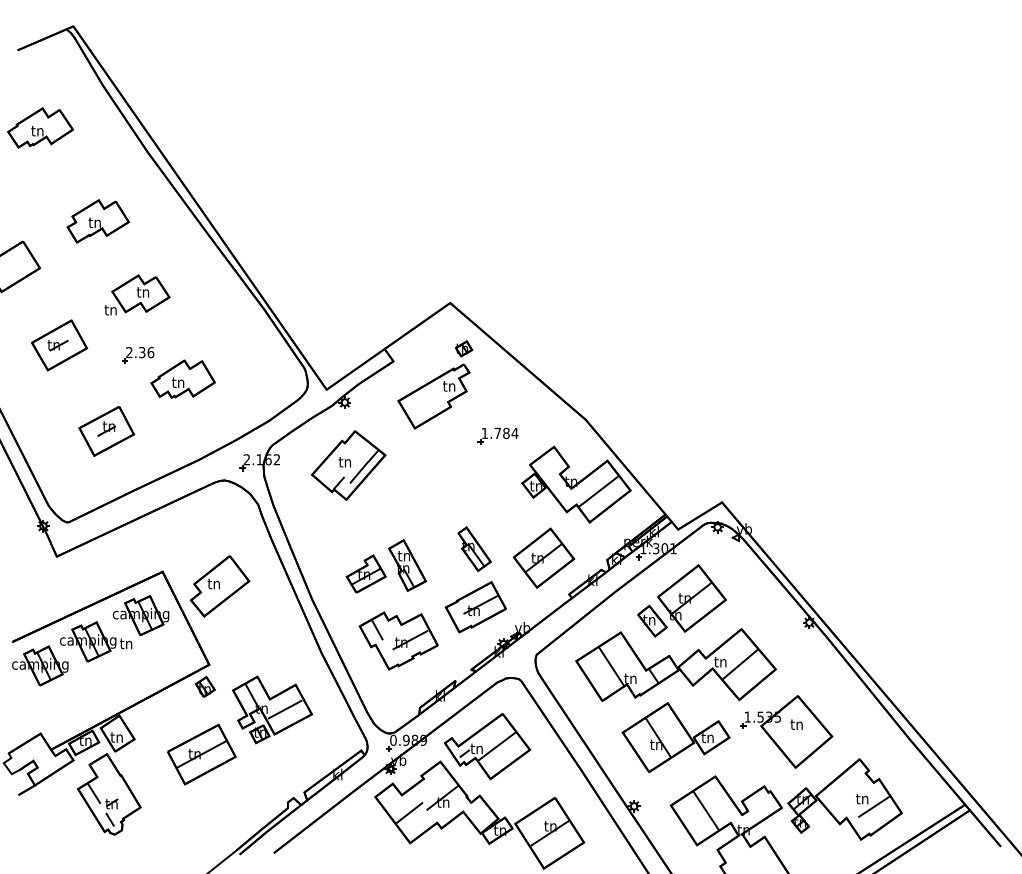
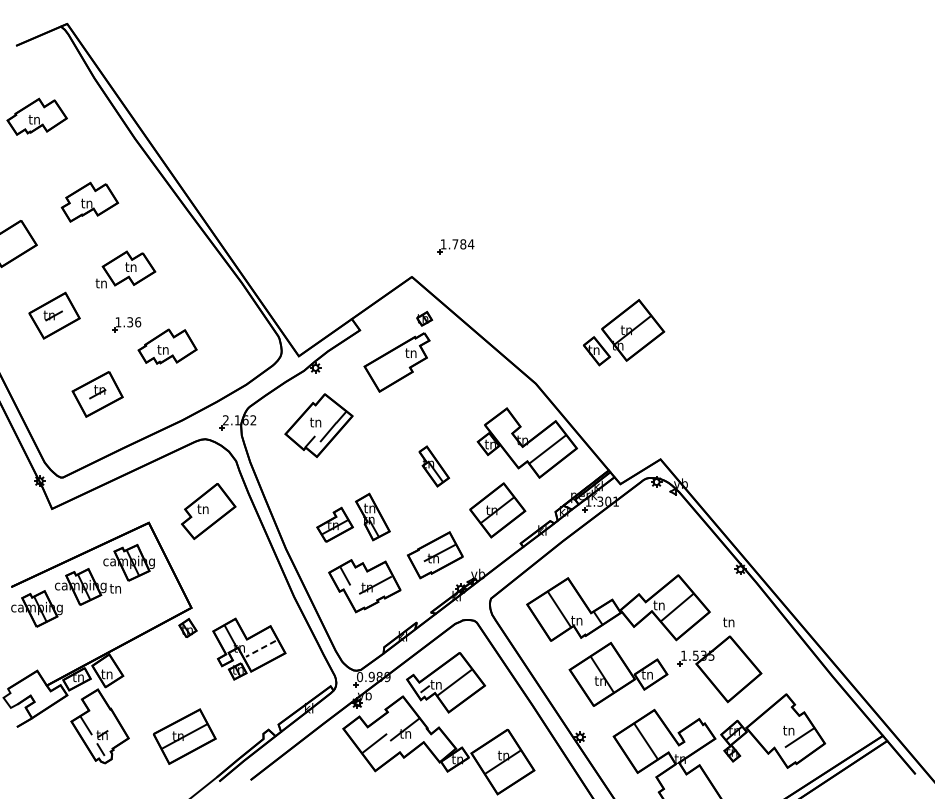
text: (129, 352) -> (118, 322), 2.36 -> 1.36
part: (497, 435) -> (455, 246), moved
part: (474, 549) -> (434, 466), moved
part: (219, 586) -> (208, 511), moved
part: (681, 600) -> (623, 332), moved
line: (284, 709) -> (260, 648), solid -> dashed
text: (796, 724) -> (728, 622), moved
part: (201, 754) -> (184, 736), moved

